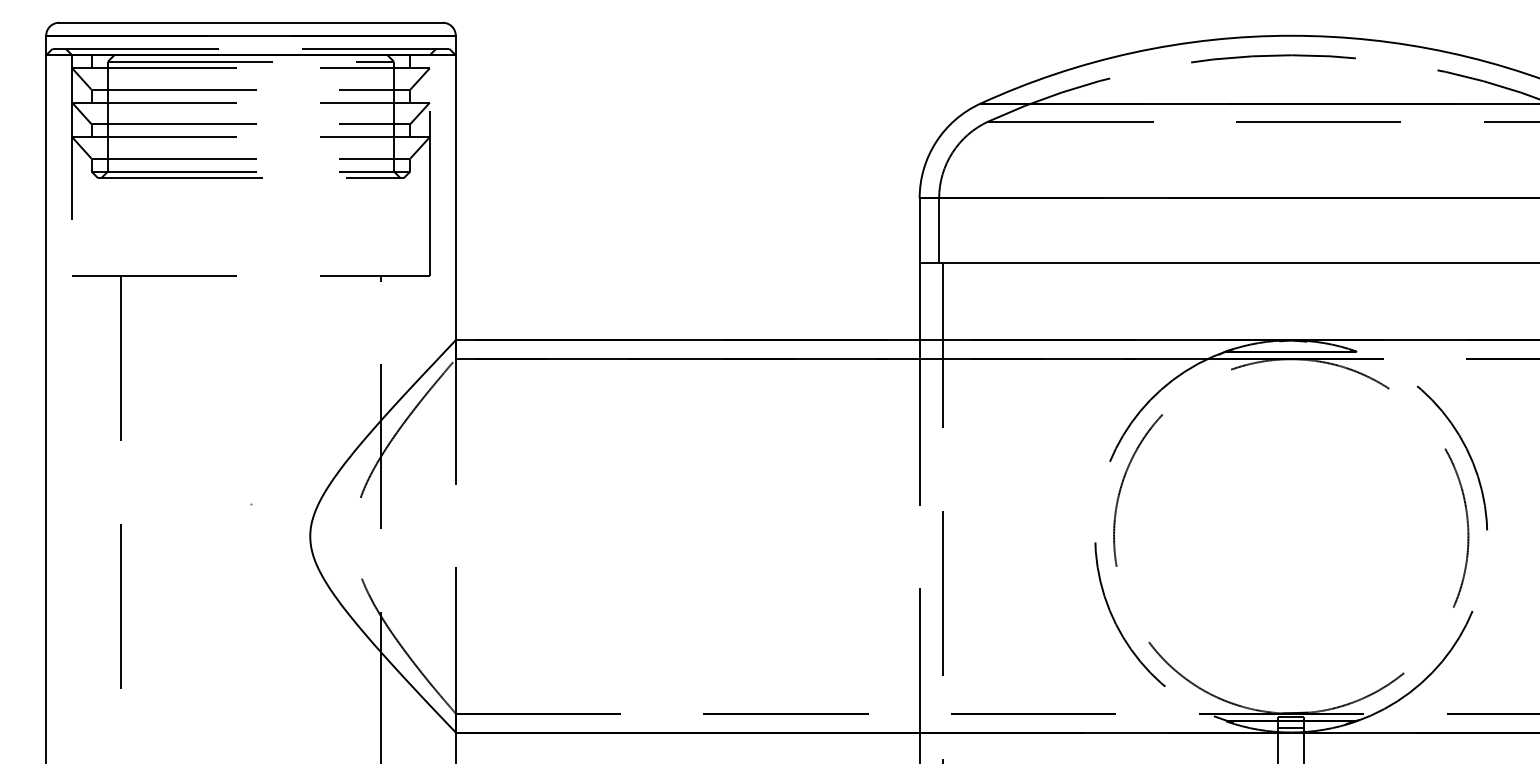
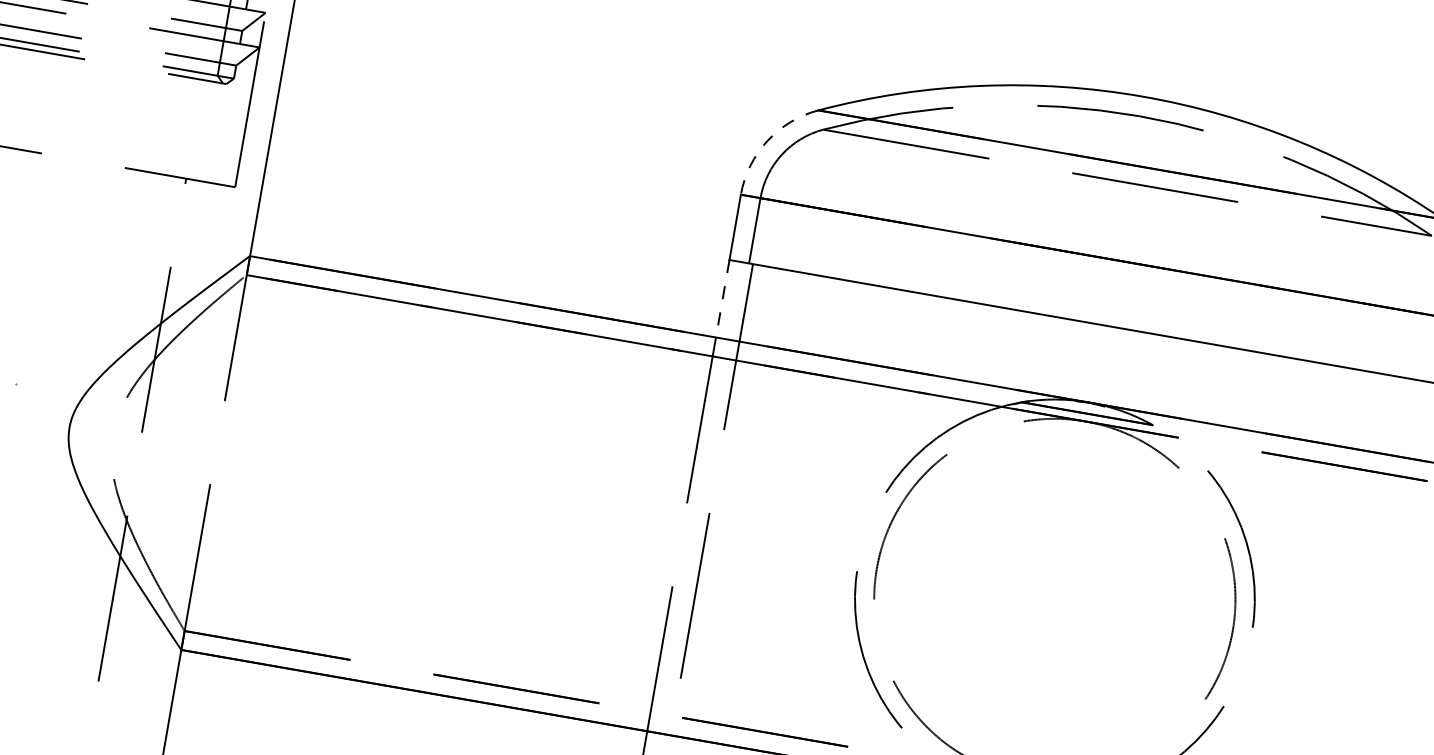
arc: (936, 142) -> (767, 141), solid -> dashed
line: (919, 301) -> (722, 298), solid -> dashed

